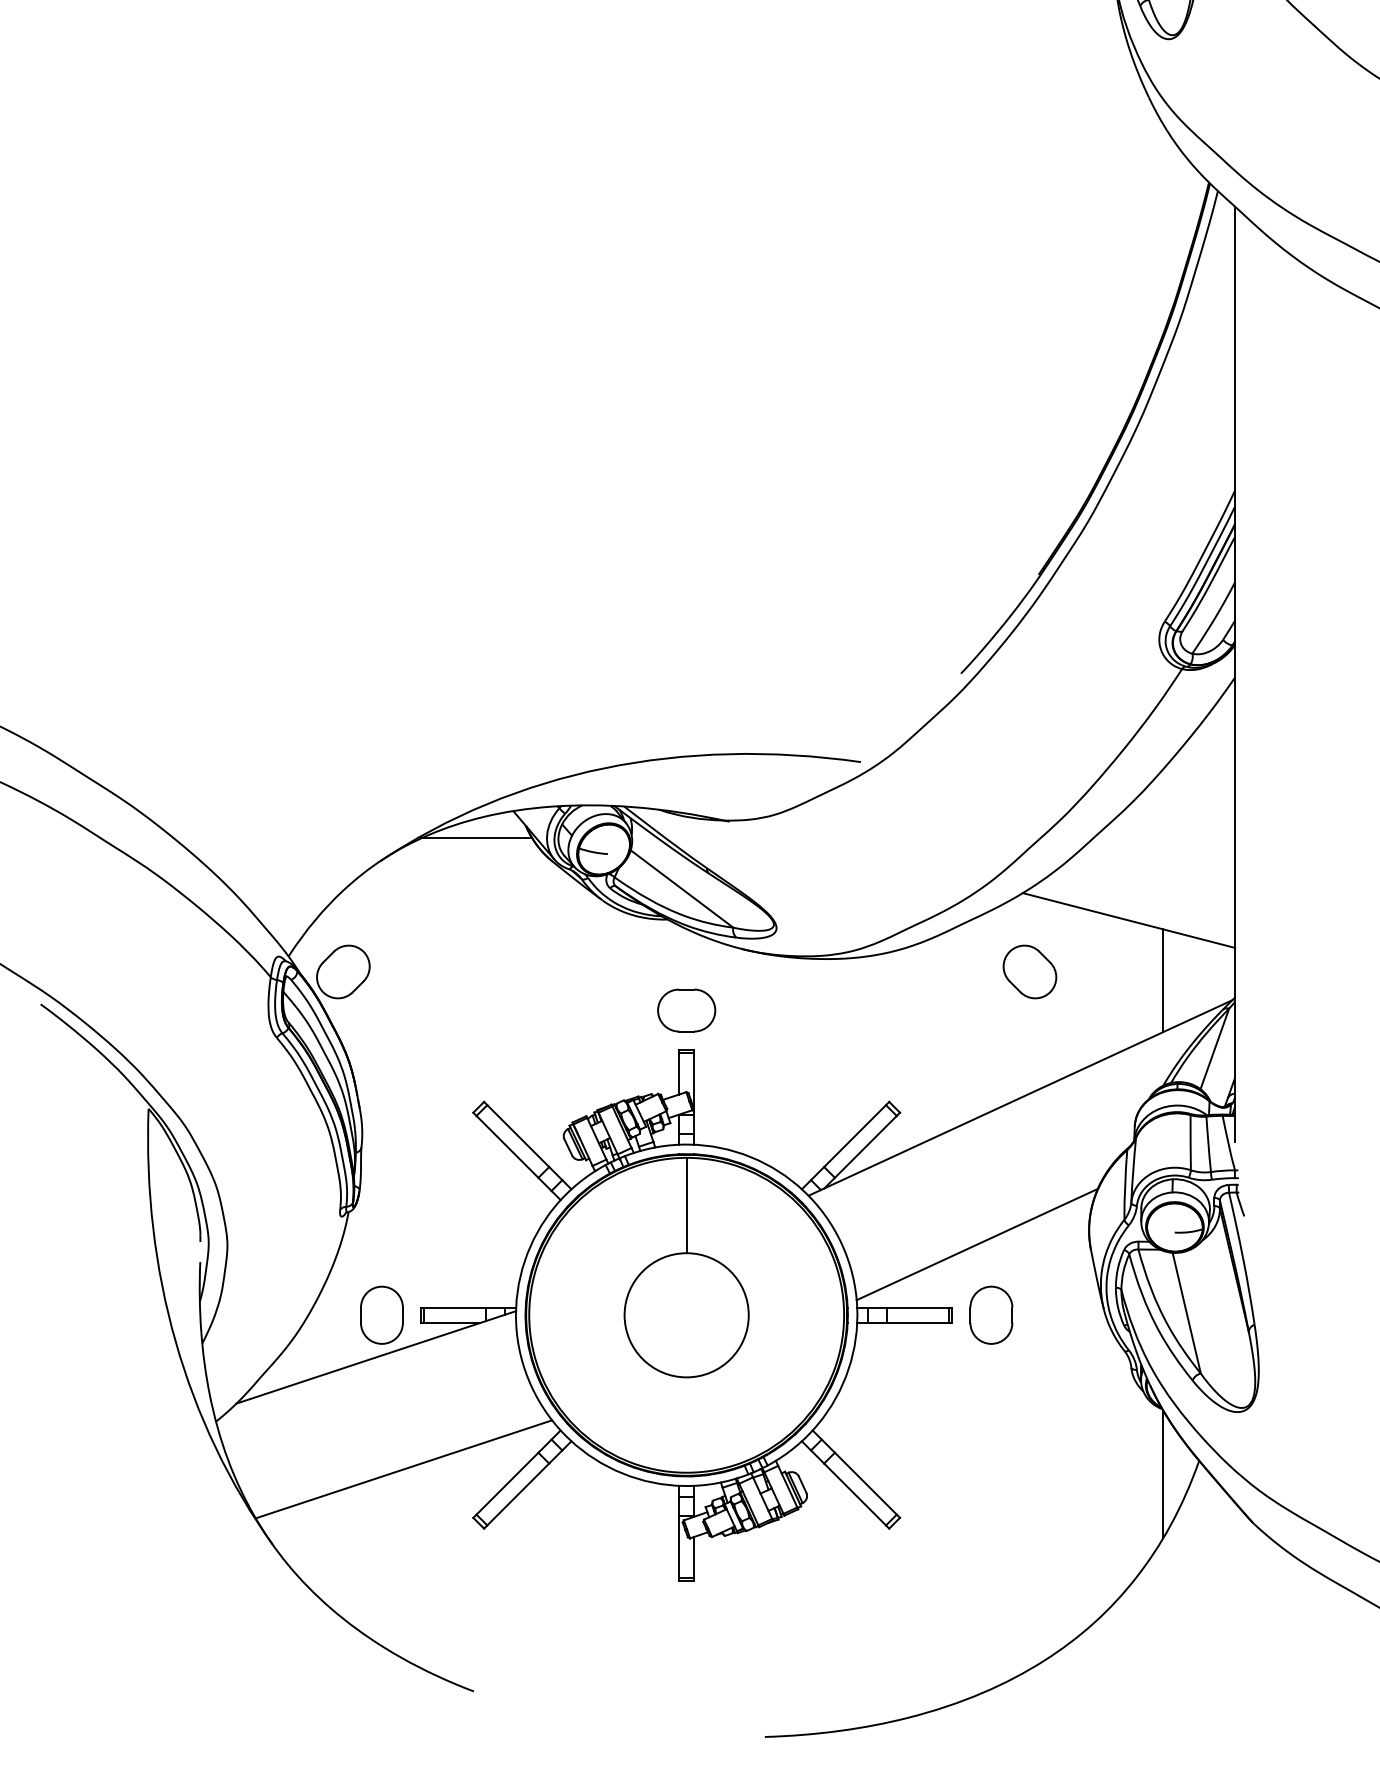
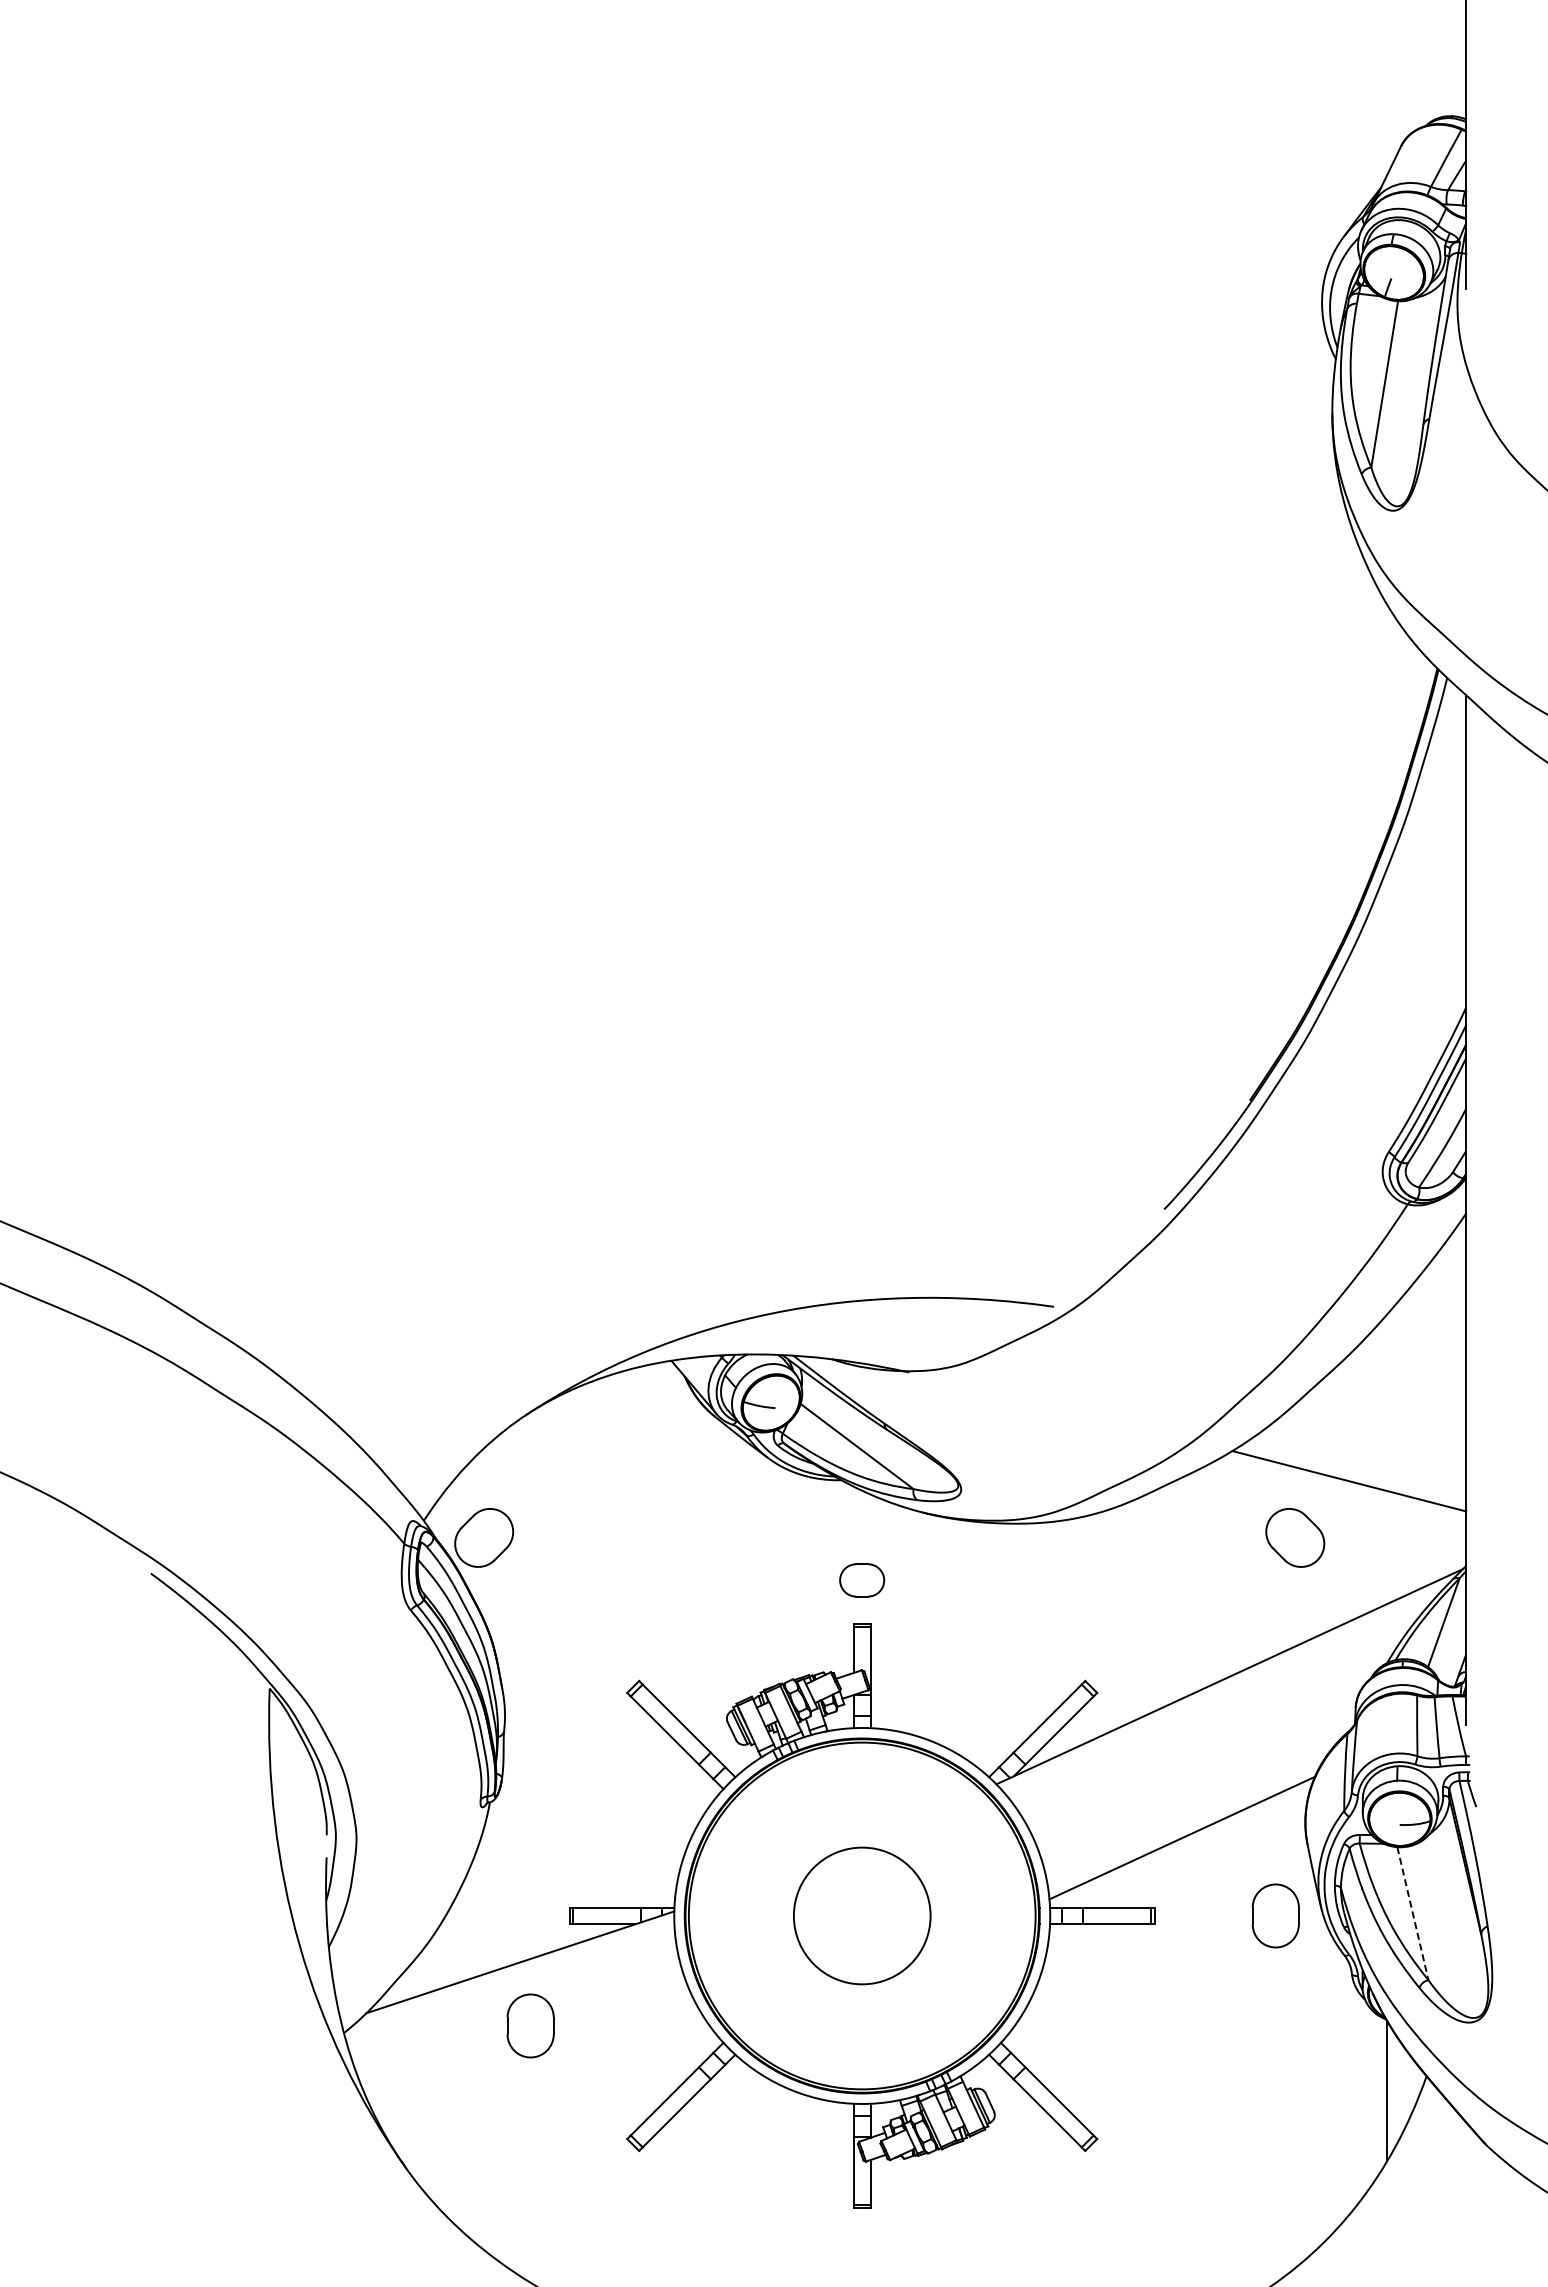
line: (476, 838) -> (630, 1390), removed
part: (1030, 971) -> (1295, 1537), moved
line: (1163, 980) -> (1387, 1547), removed
part: (686, 1010) -> (861, 1580), size x0.7
line: (686, 1204) -> (862, 1794), removed
line: (1187, 1313) -> (1413, 1914), solid -> dashed
part: (381, 1314) -> (530, 2025), moved
part: (991, 1314) -> (1275, 1915), moved
line: (403, 1469) -> (550, 2085), removed

